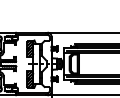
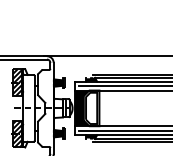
fill: (68, 63) -> (81, 107), added

